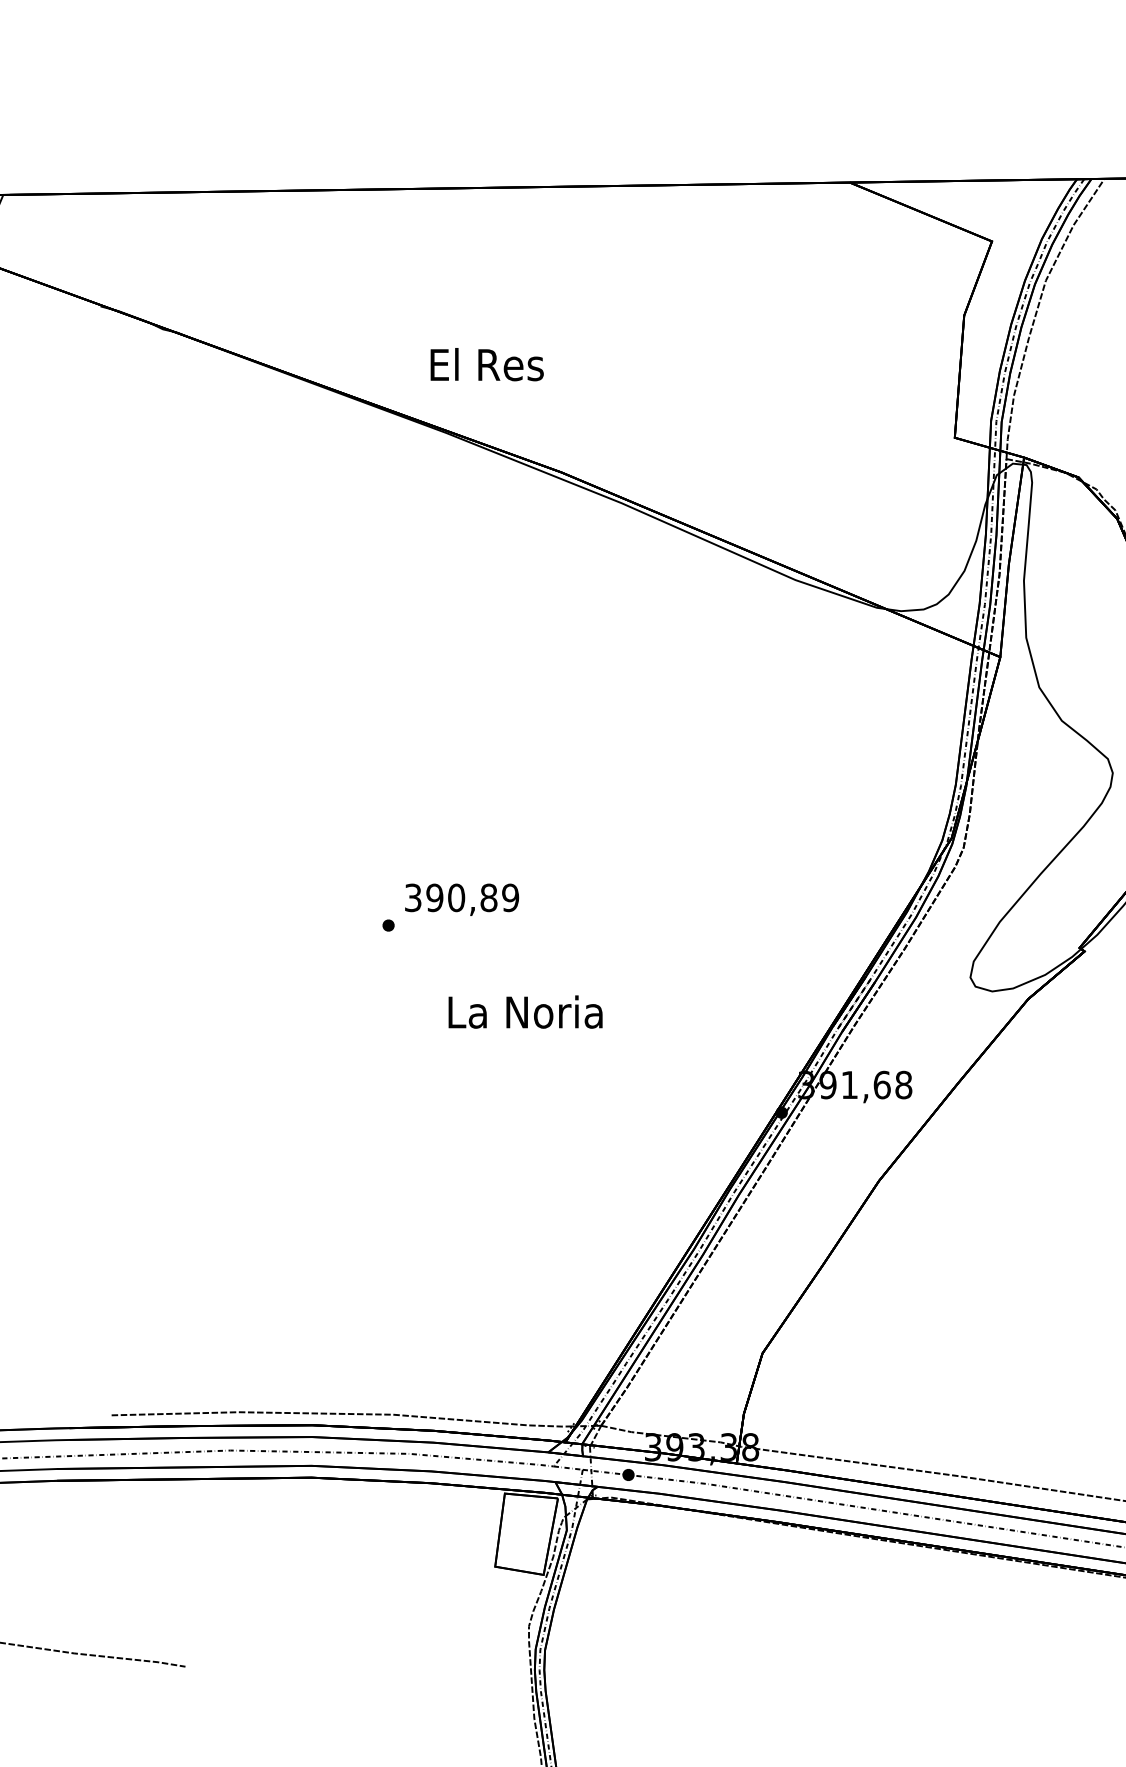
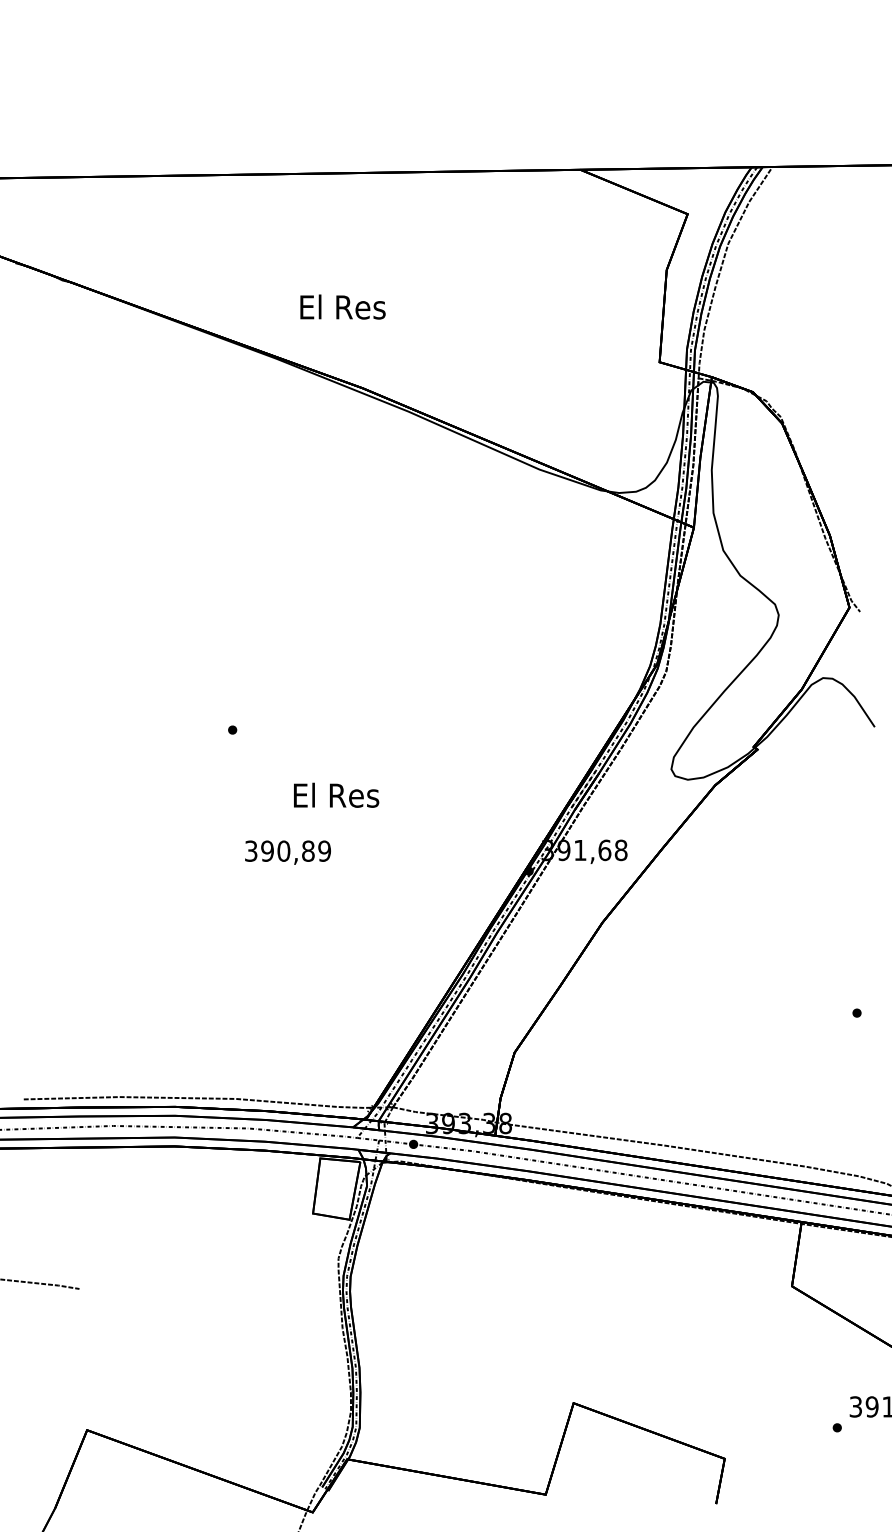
text: (486, 363) -> (342, 306), moved
text: (461, 899) -> (287, 852), moved
text: (524, 1010) -> (335, 794), La Noria -> El Res

